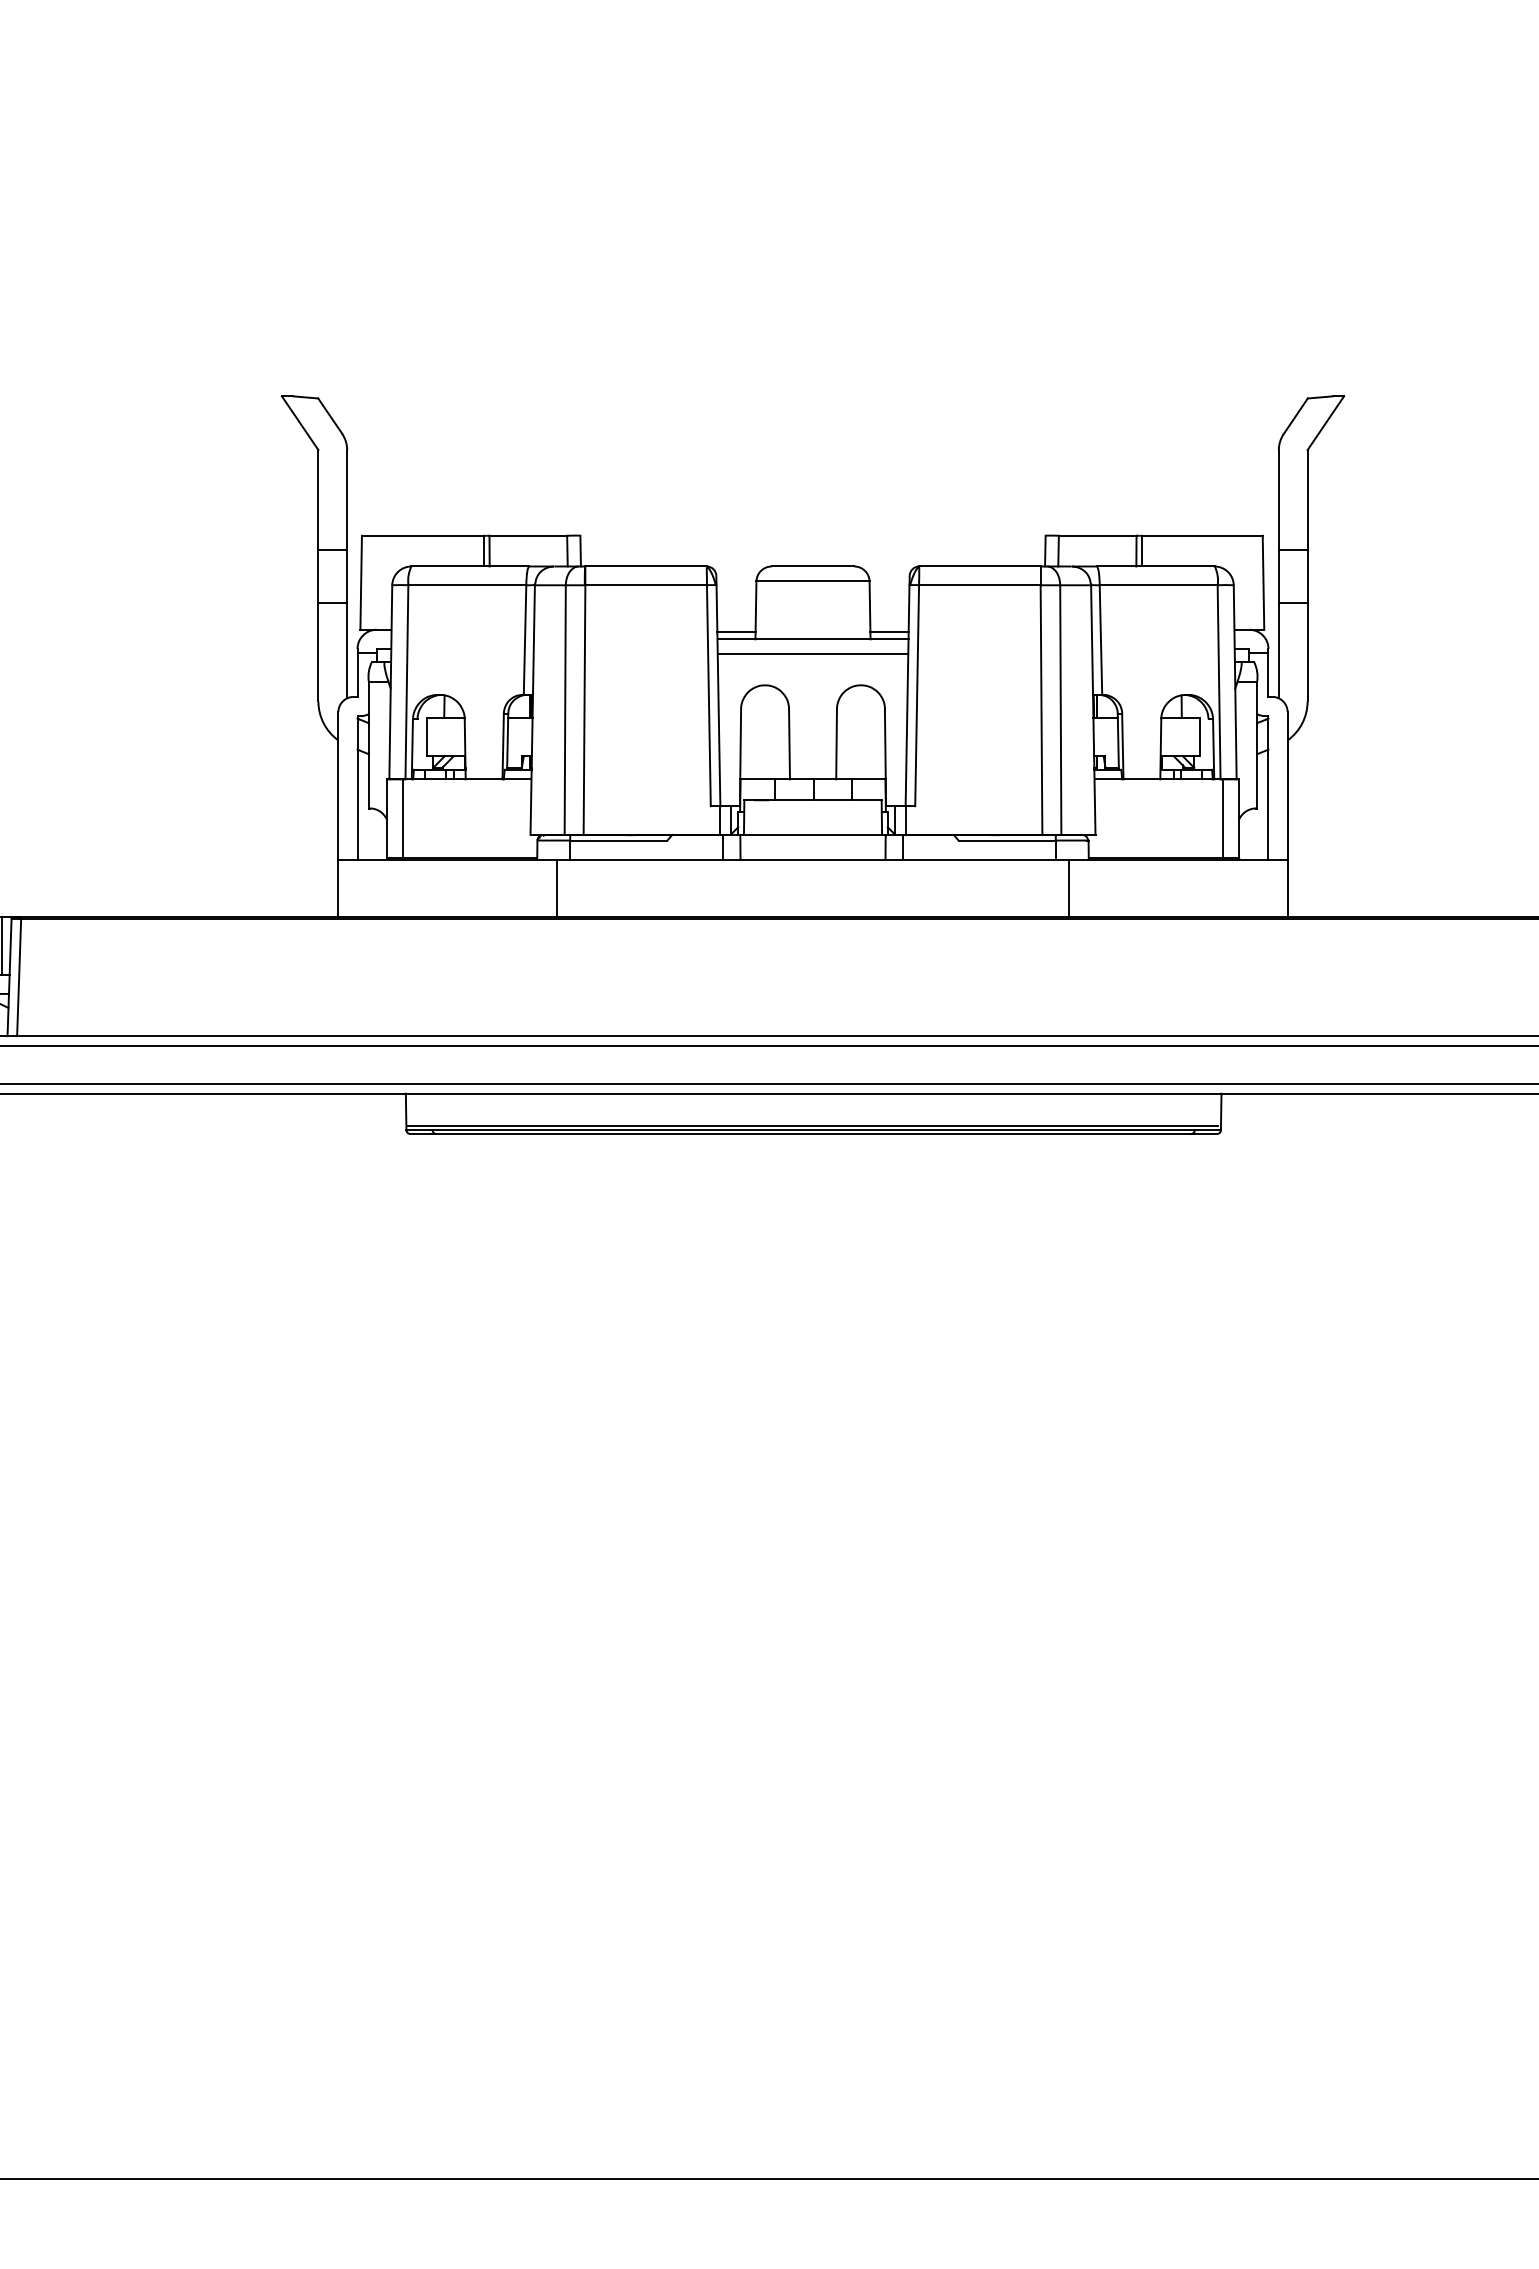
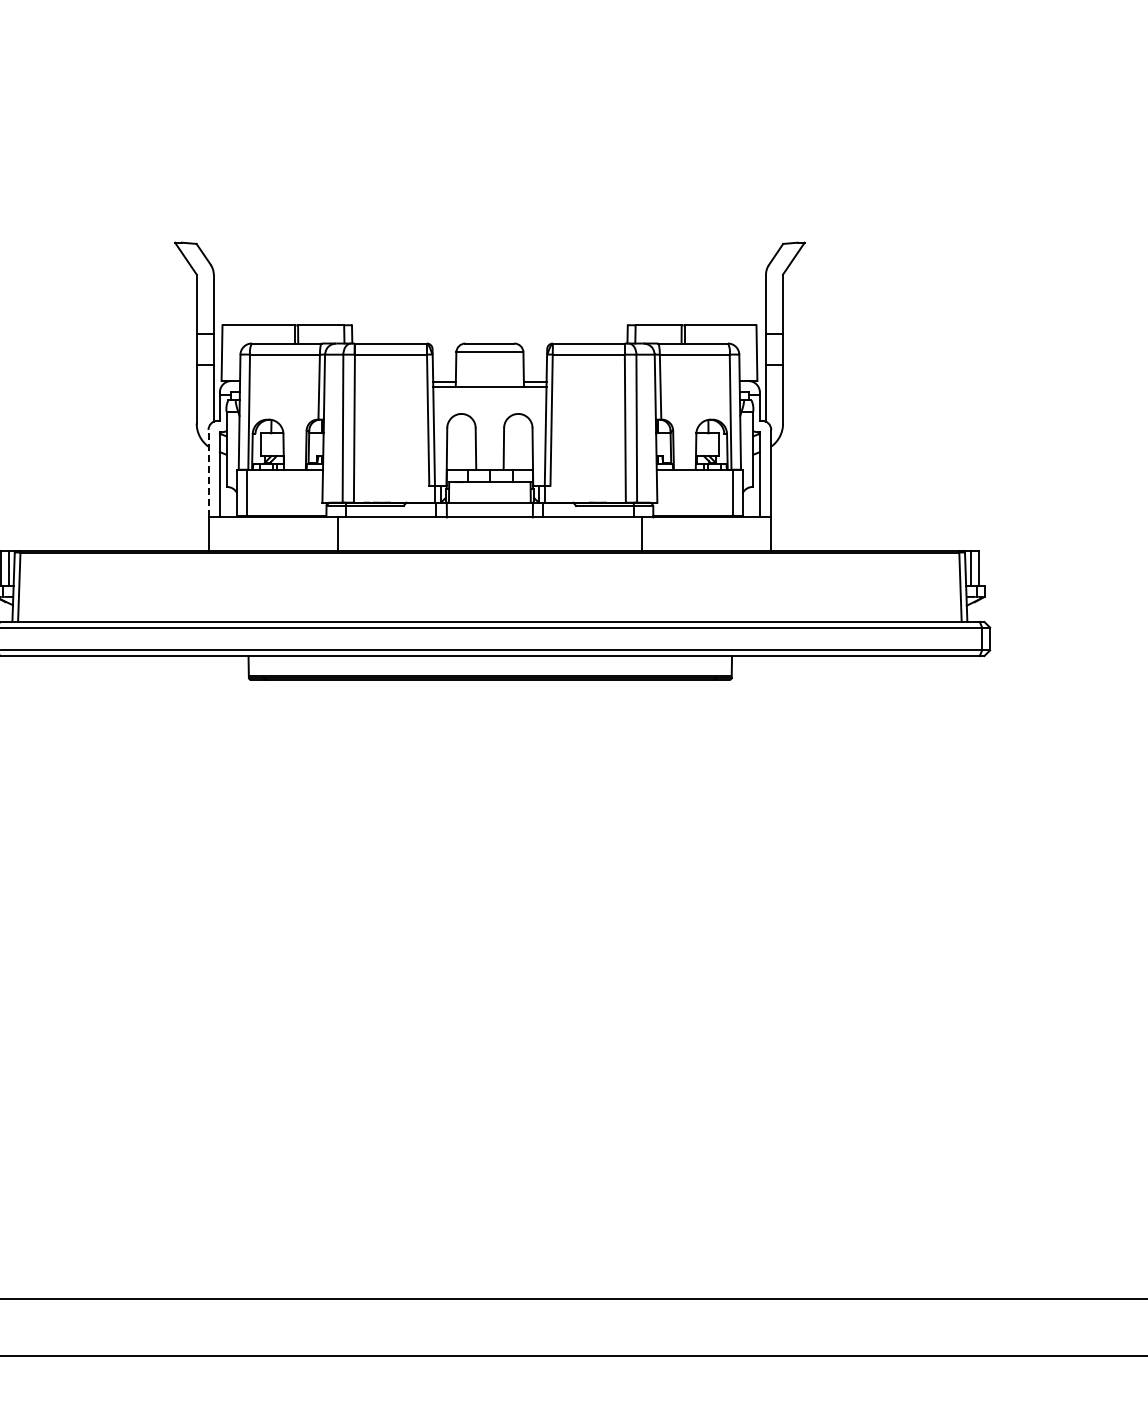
line: (812, 654) -> (489, 395), removed
line: (338, 785) -> (208, 473), solid -> dashed

